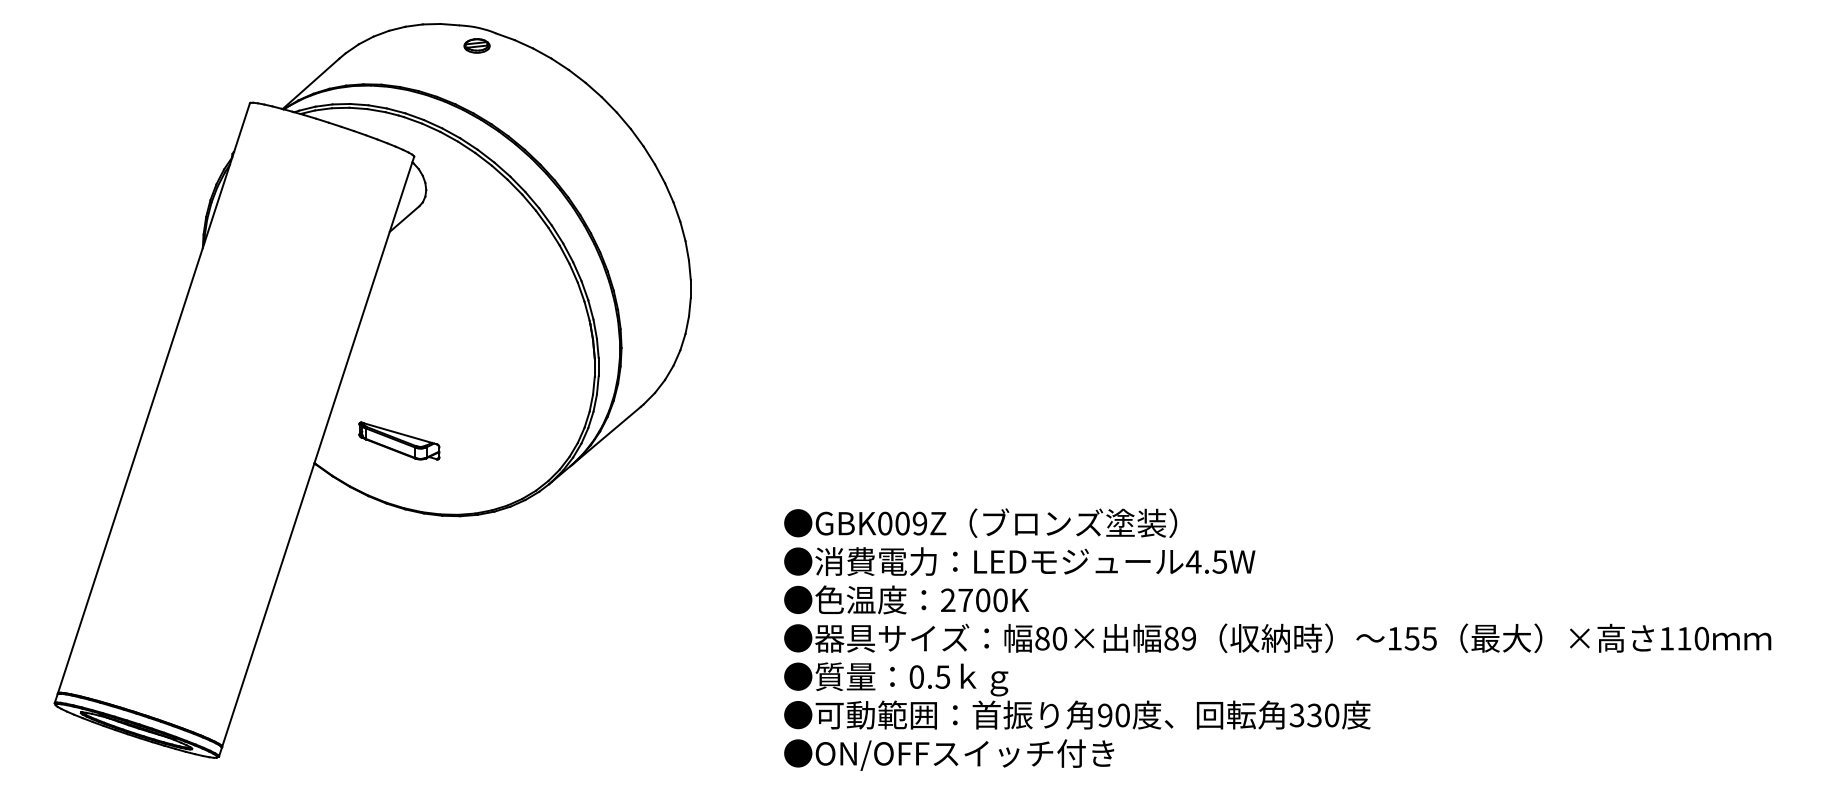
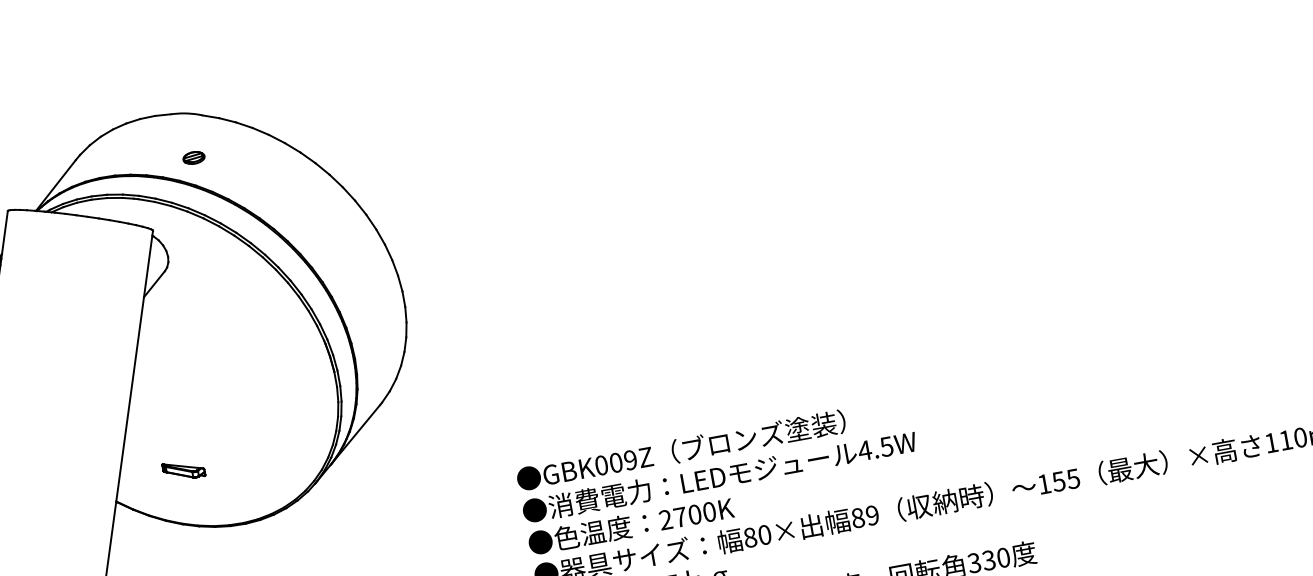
part: (476, 45) -> (193, 157), moved
part: (399, 440) -> (183, 469), size x0.6

